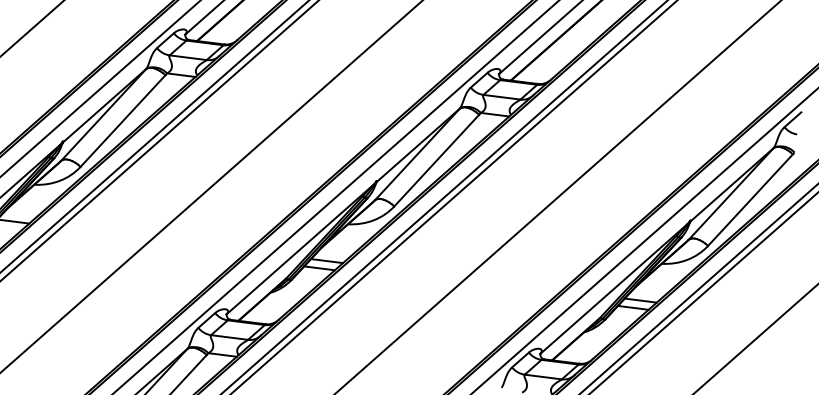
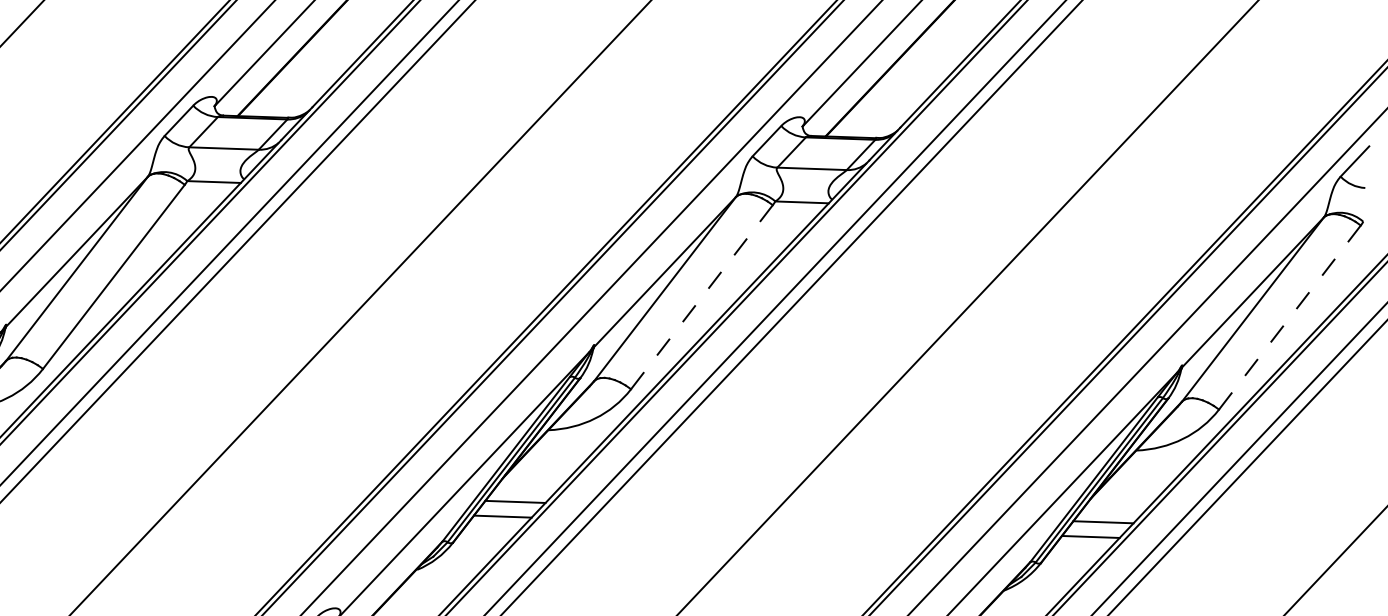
line: (436, 160) -> (701, 297), solid -> dashed
line: (750, 200) -> (1289, 318), solid -> dashed

